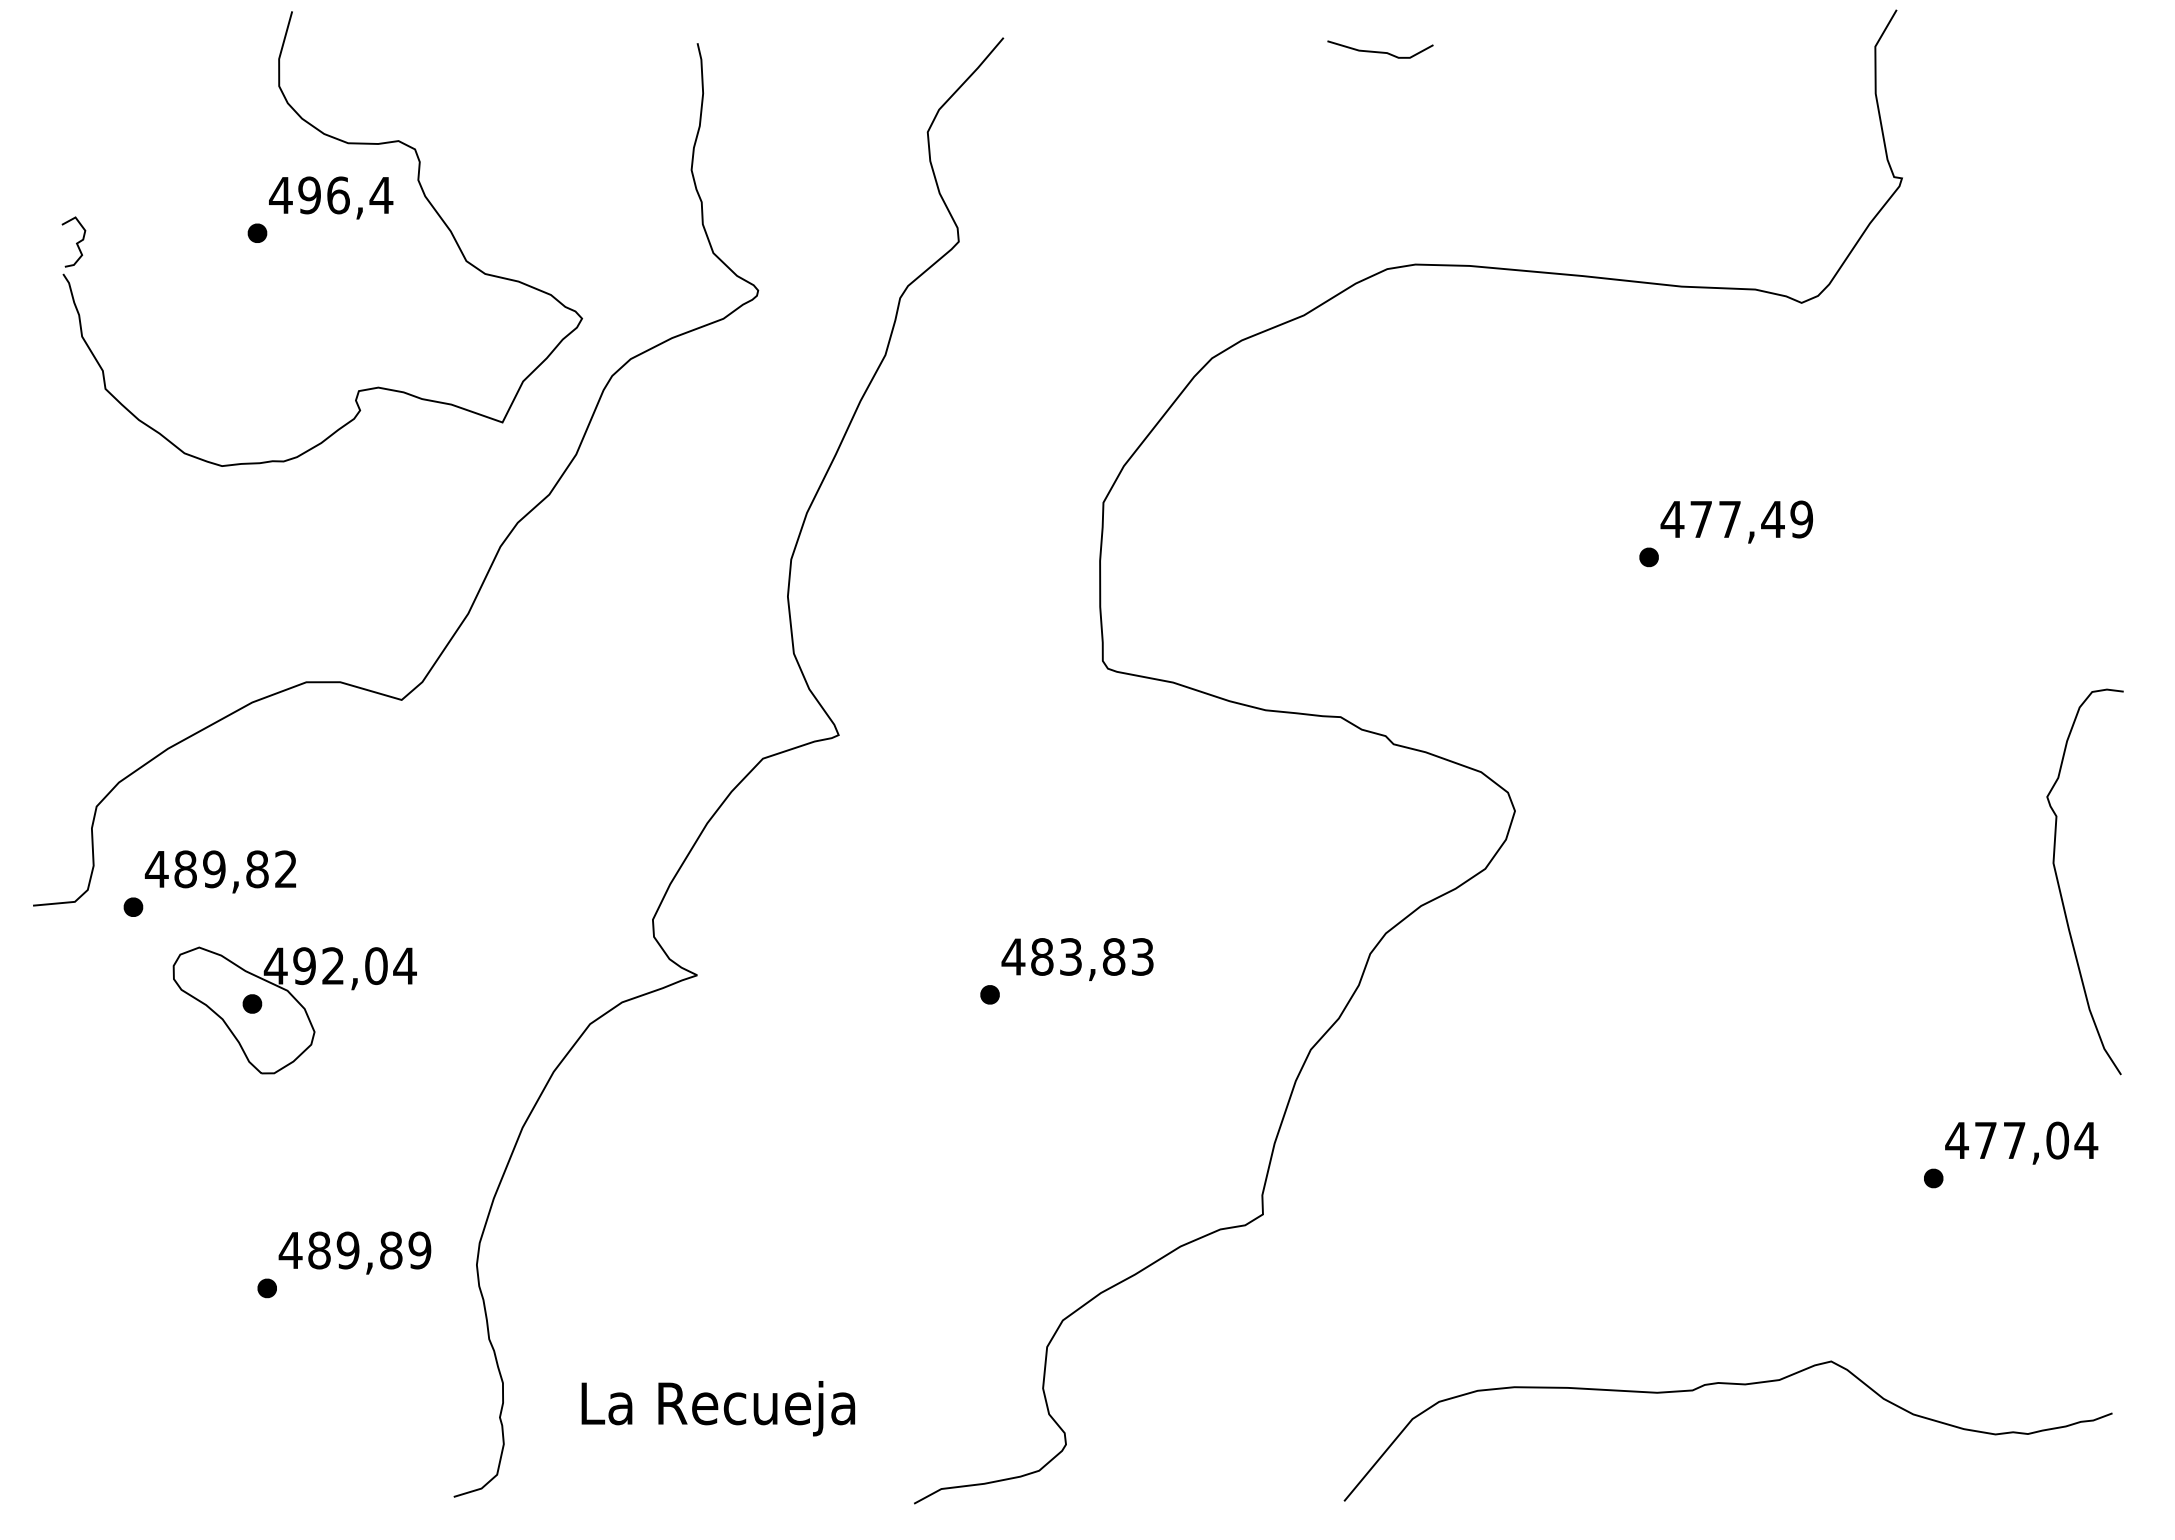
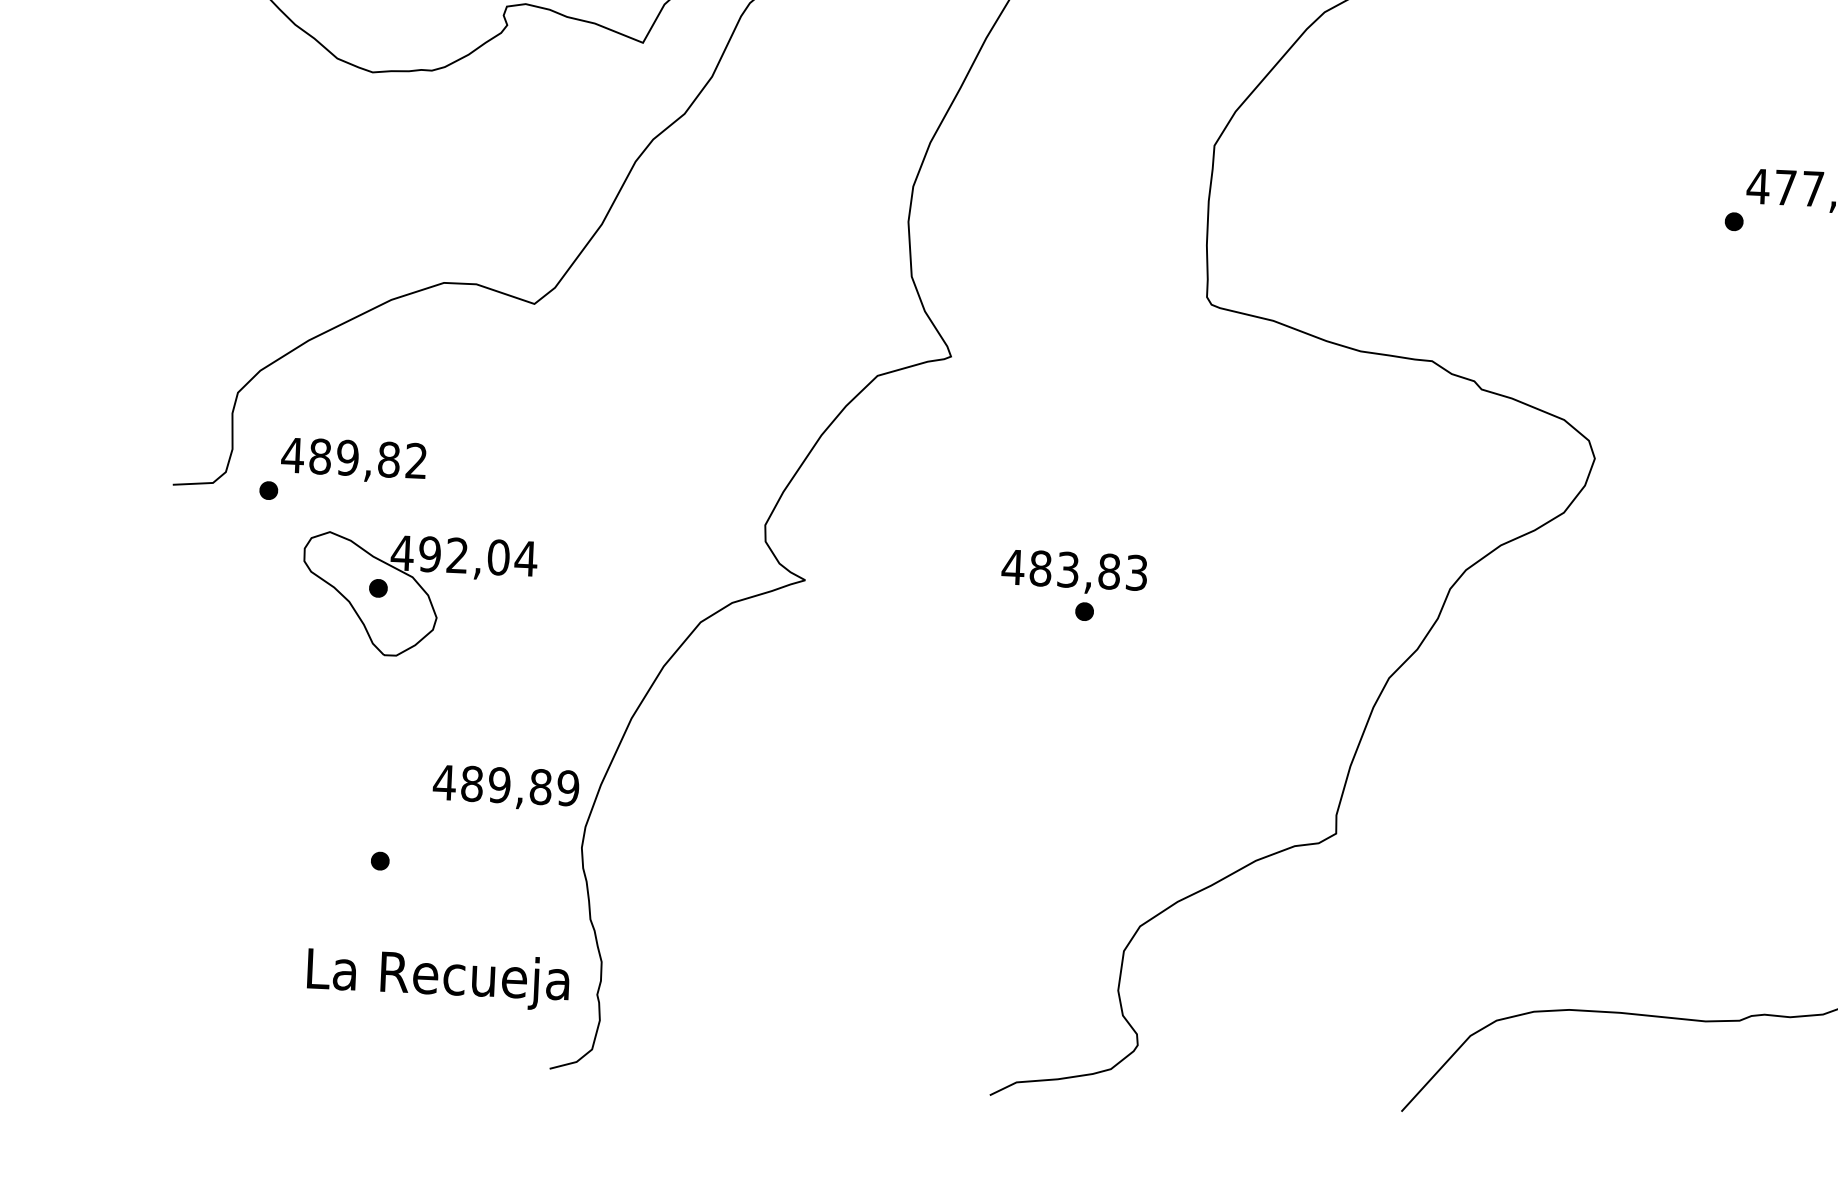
text: (1077, 959) -> (1074, 572), moved
text: (354, 1252) -> (505, 787), moved
text: (718, 1408) -> (438, 978), moved

